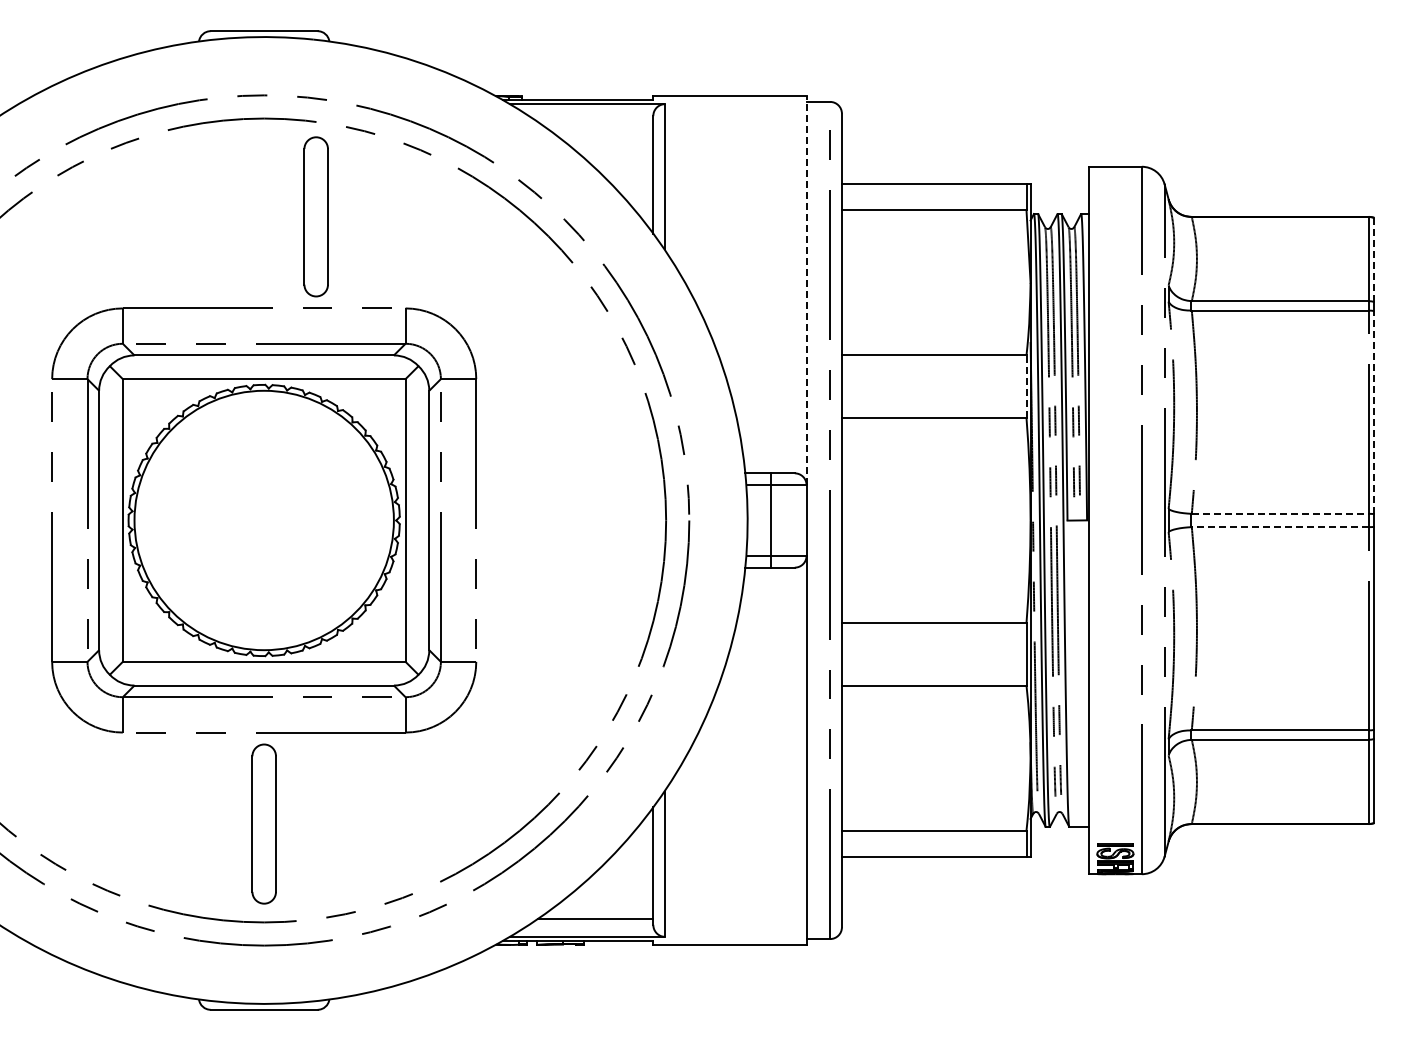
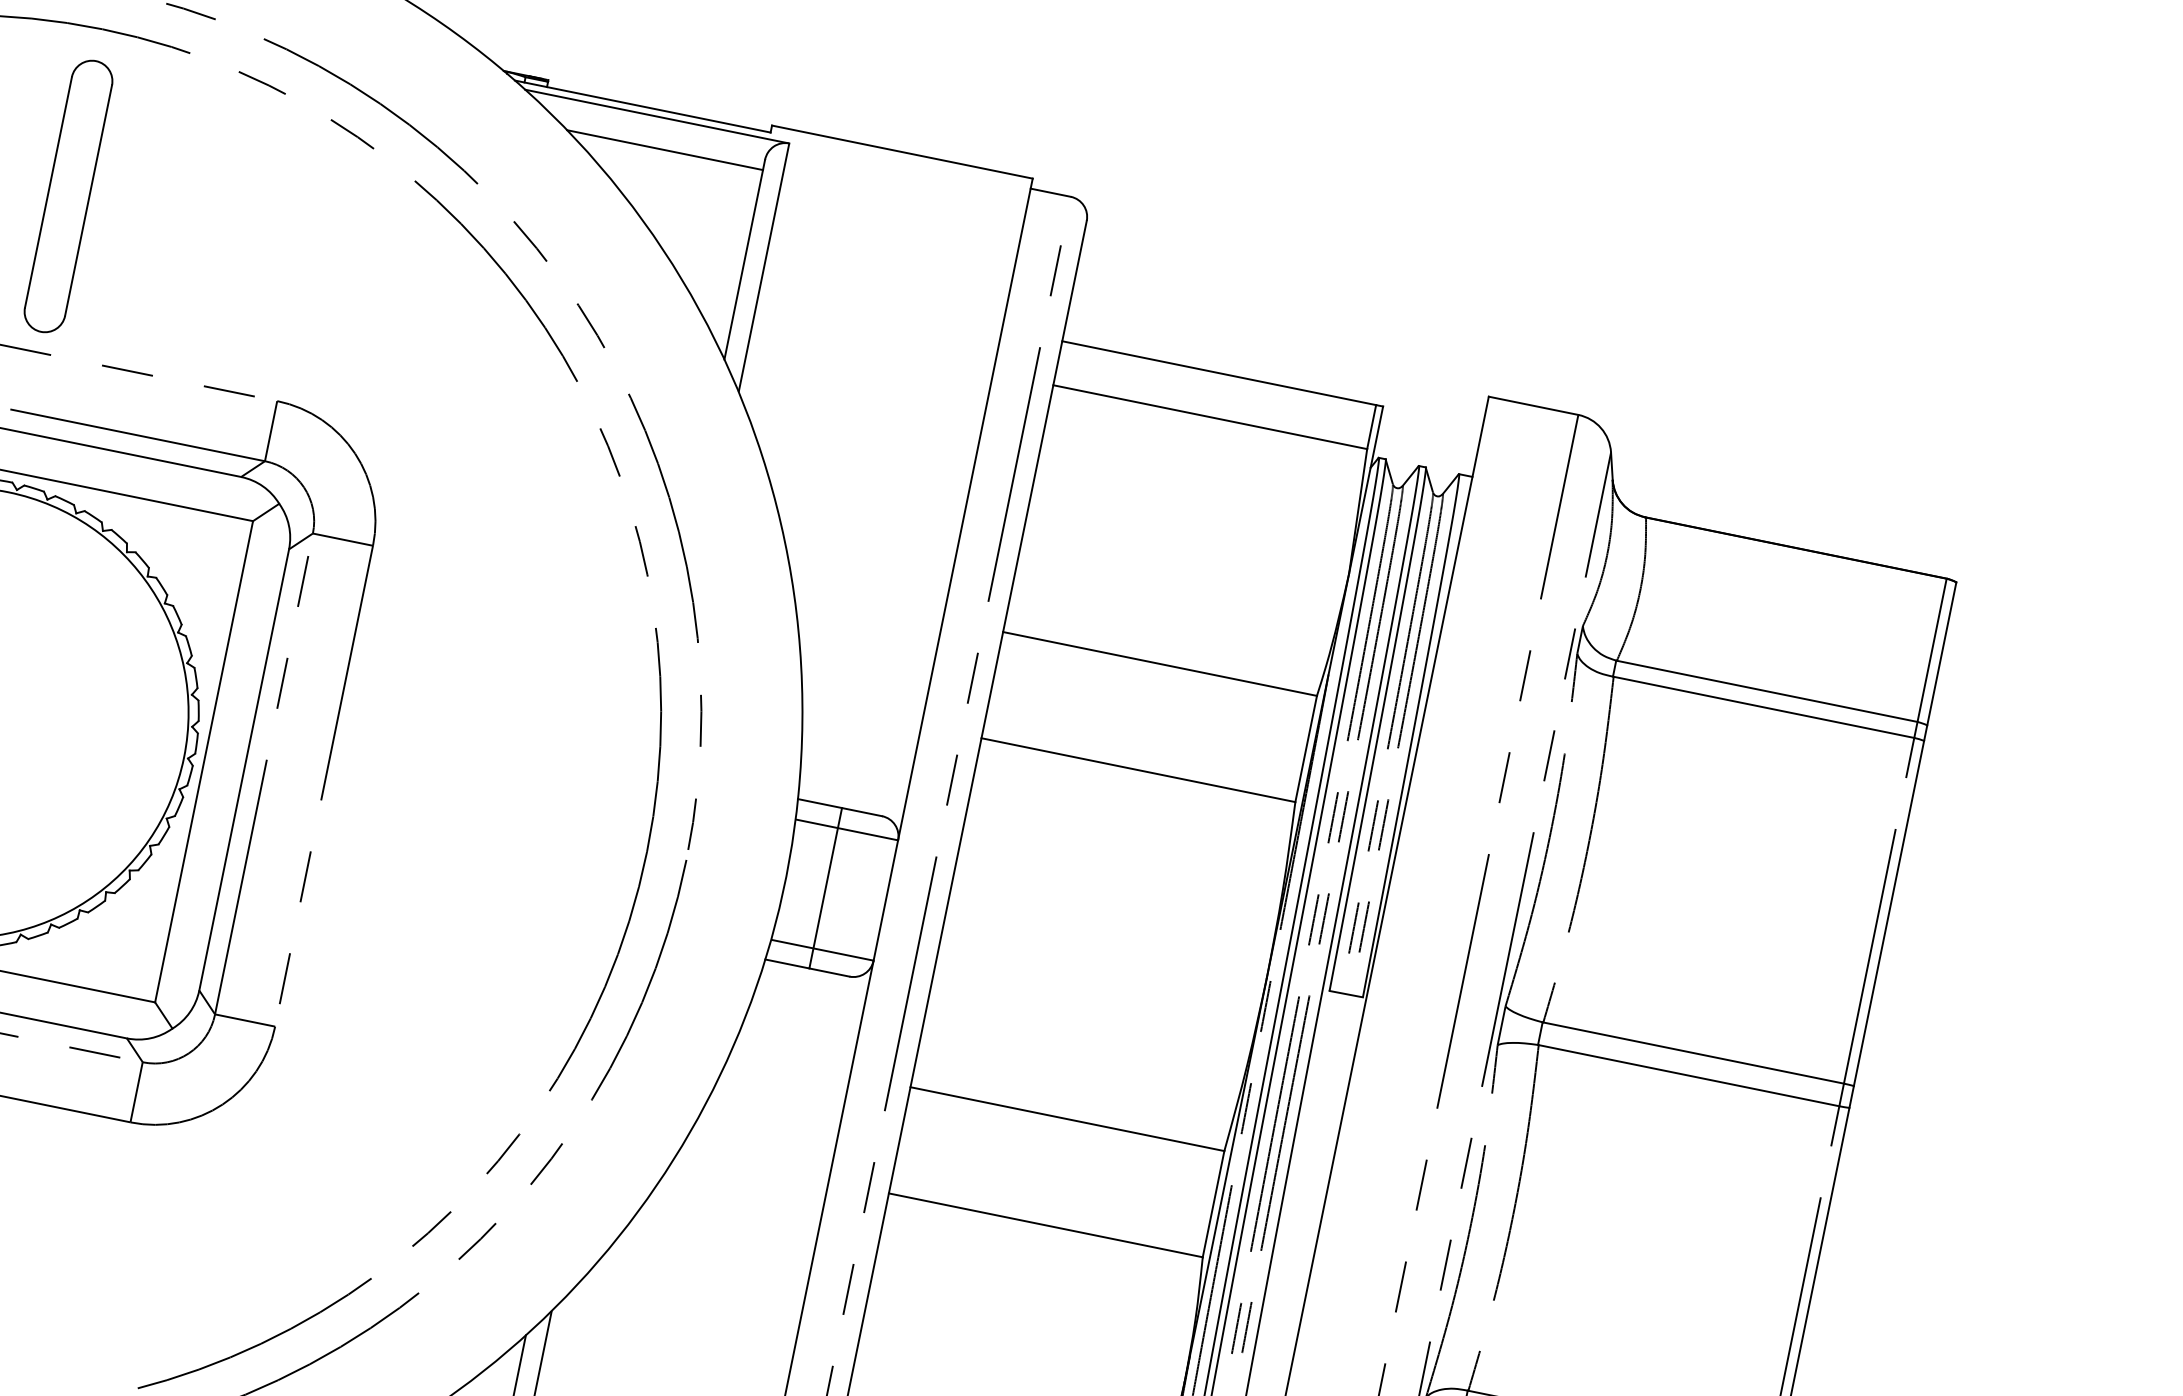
line: (595, 122) -> (664, 150), added
part: (315, 216) -> (67, 195), moved
line: (1374, 259) -> (1942, 653), dashed -> solid
line: (806, 290) -> (965, 509), dashed -> solid
line: (1026, 386) -> (1306, 748), dashed -> solid
line: (1374, 412) -> (1889, 913), dashed -> solid
line: (1280, 513) -> (1694, 1052), dashed -> solid
line: (1279, 527) -> (1687, 1076), dashed -> solid

